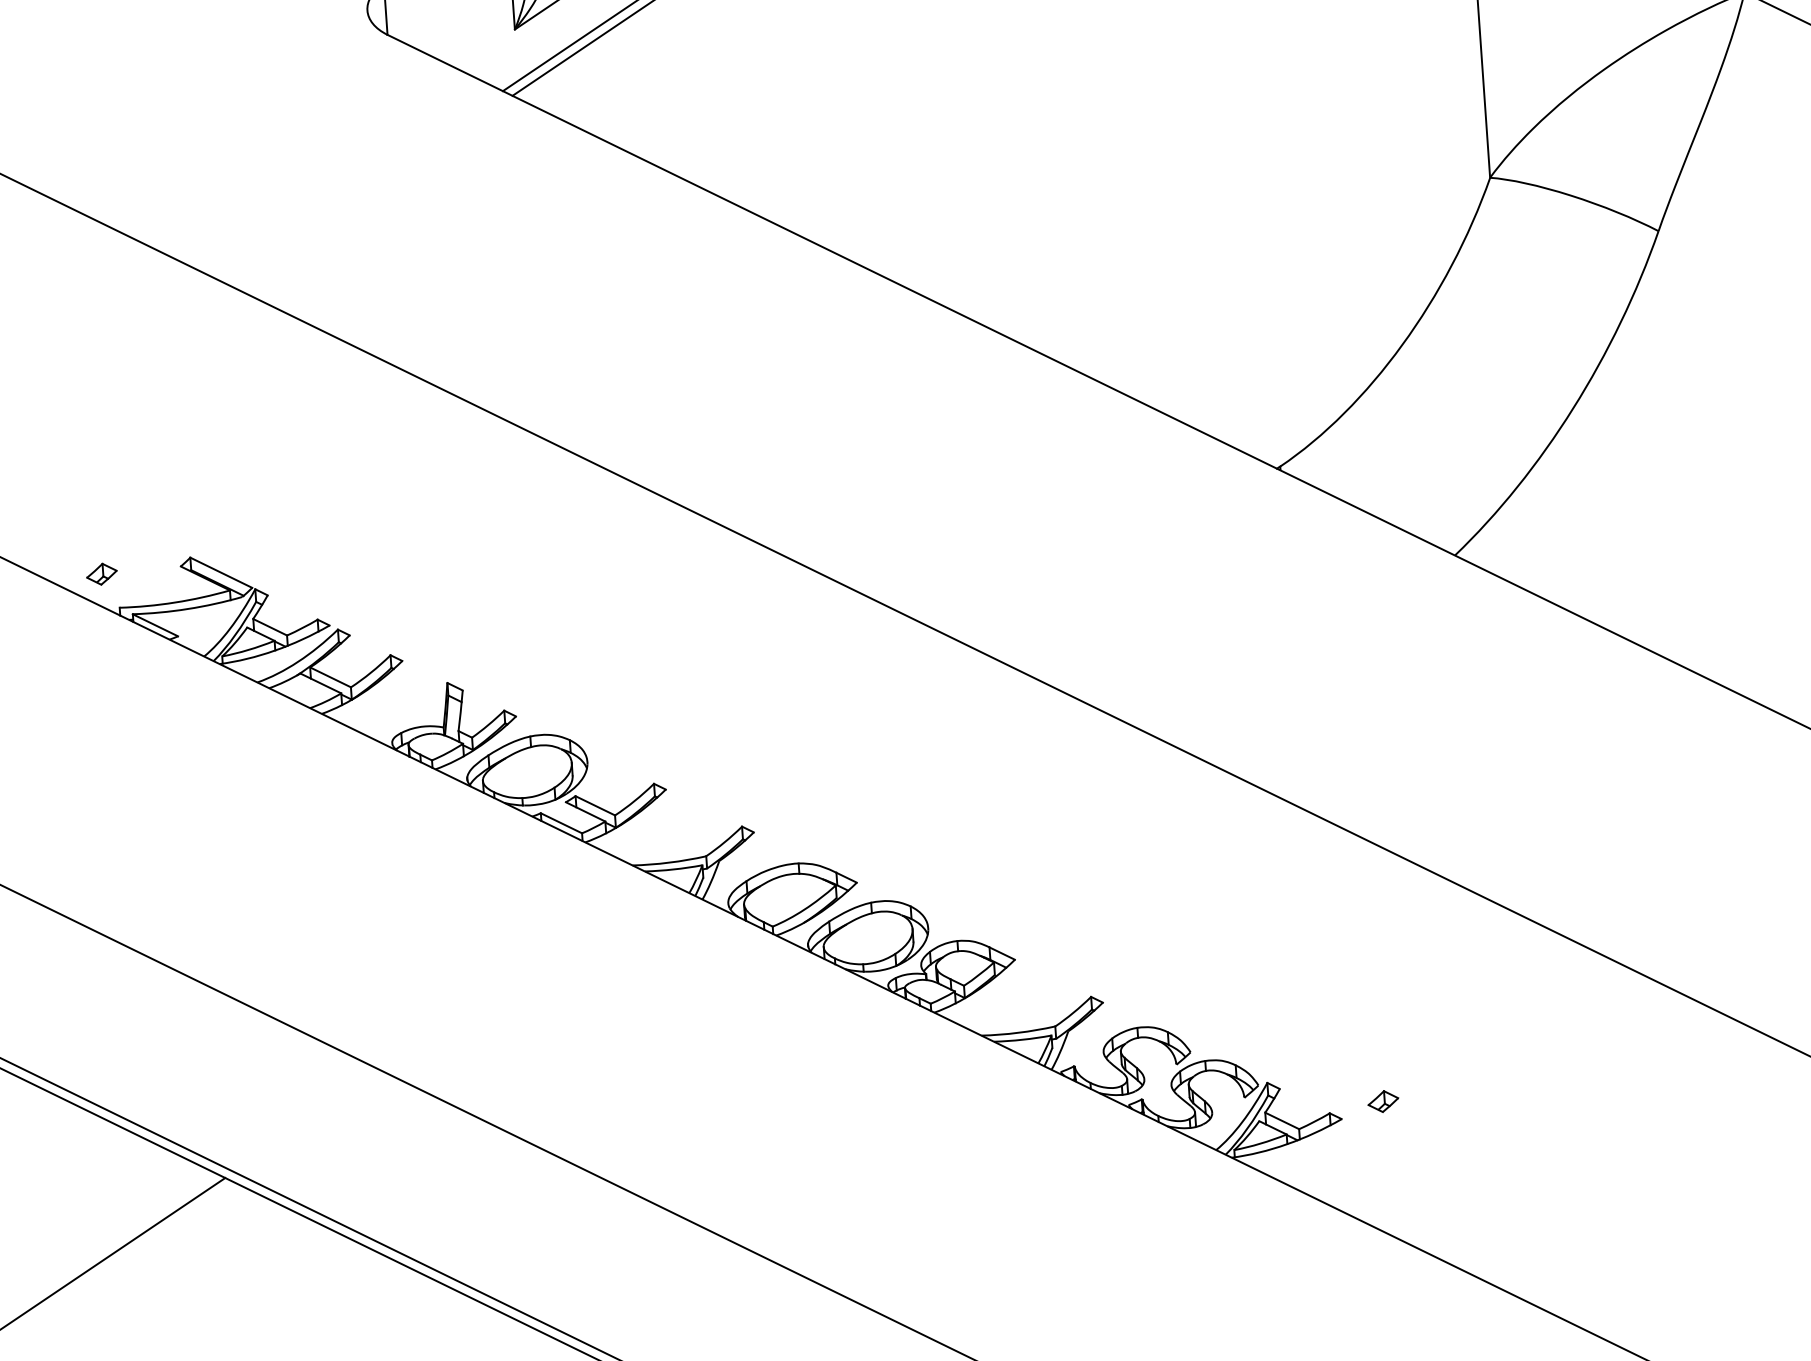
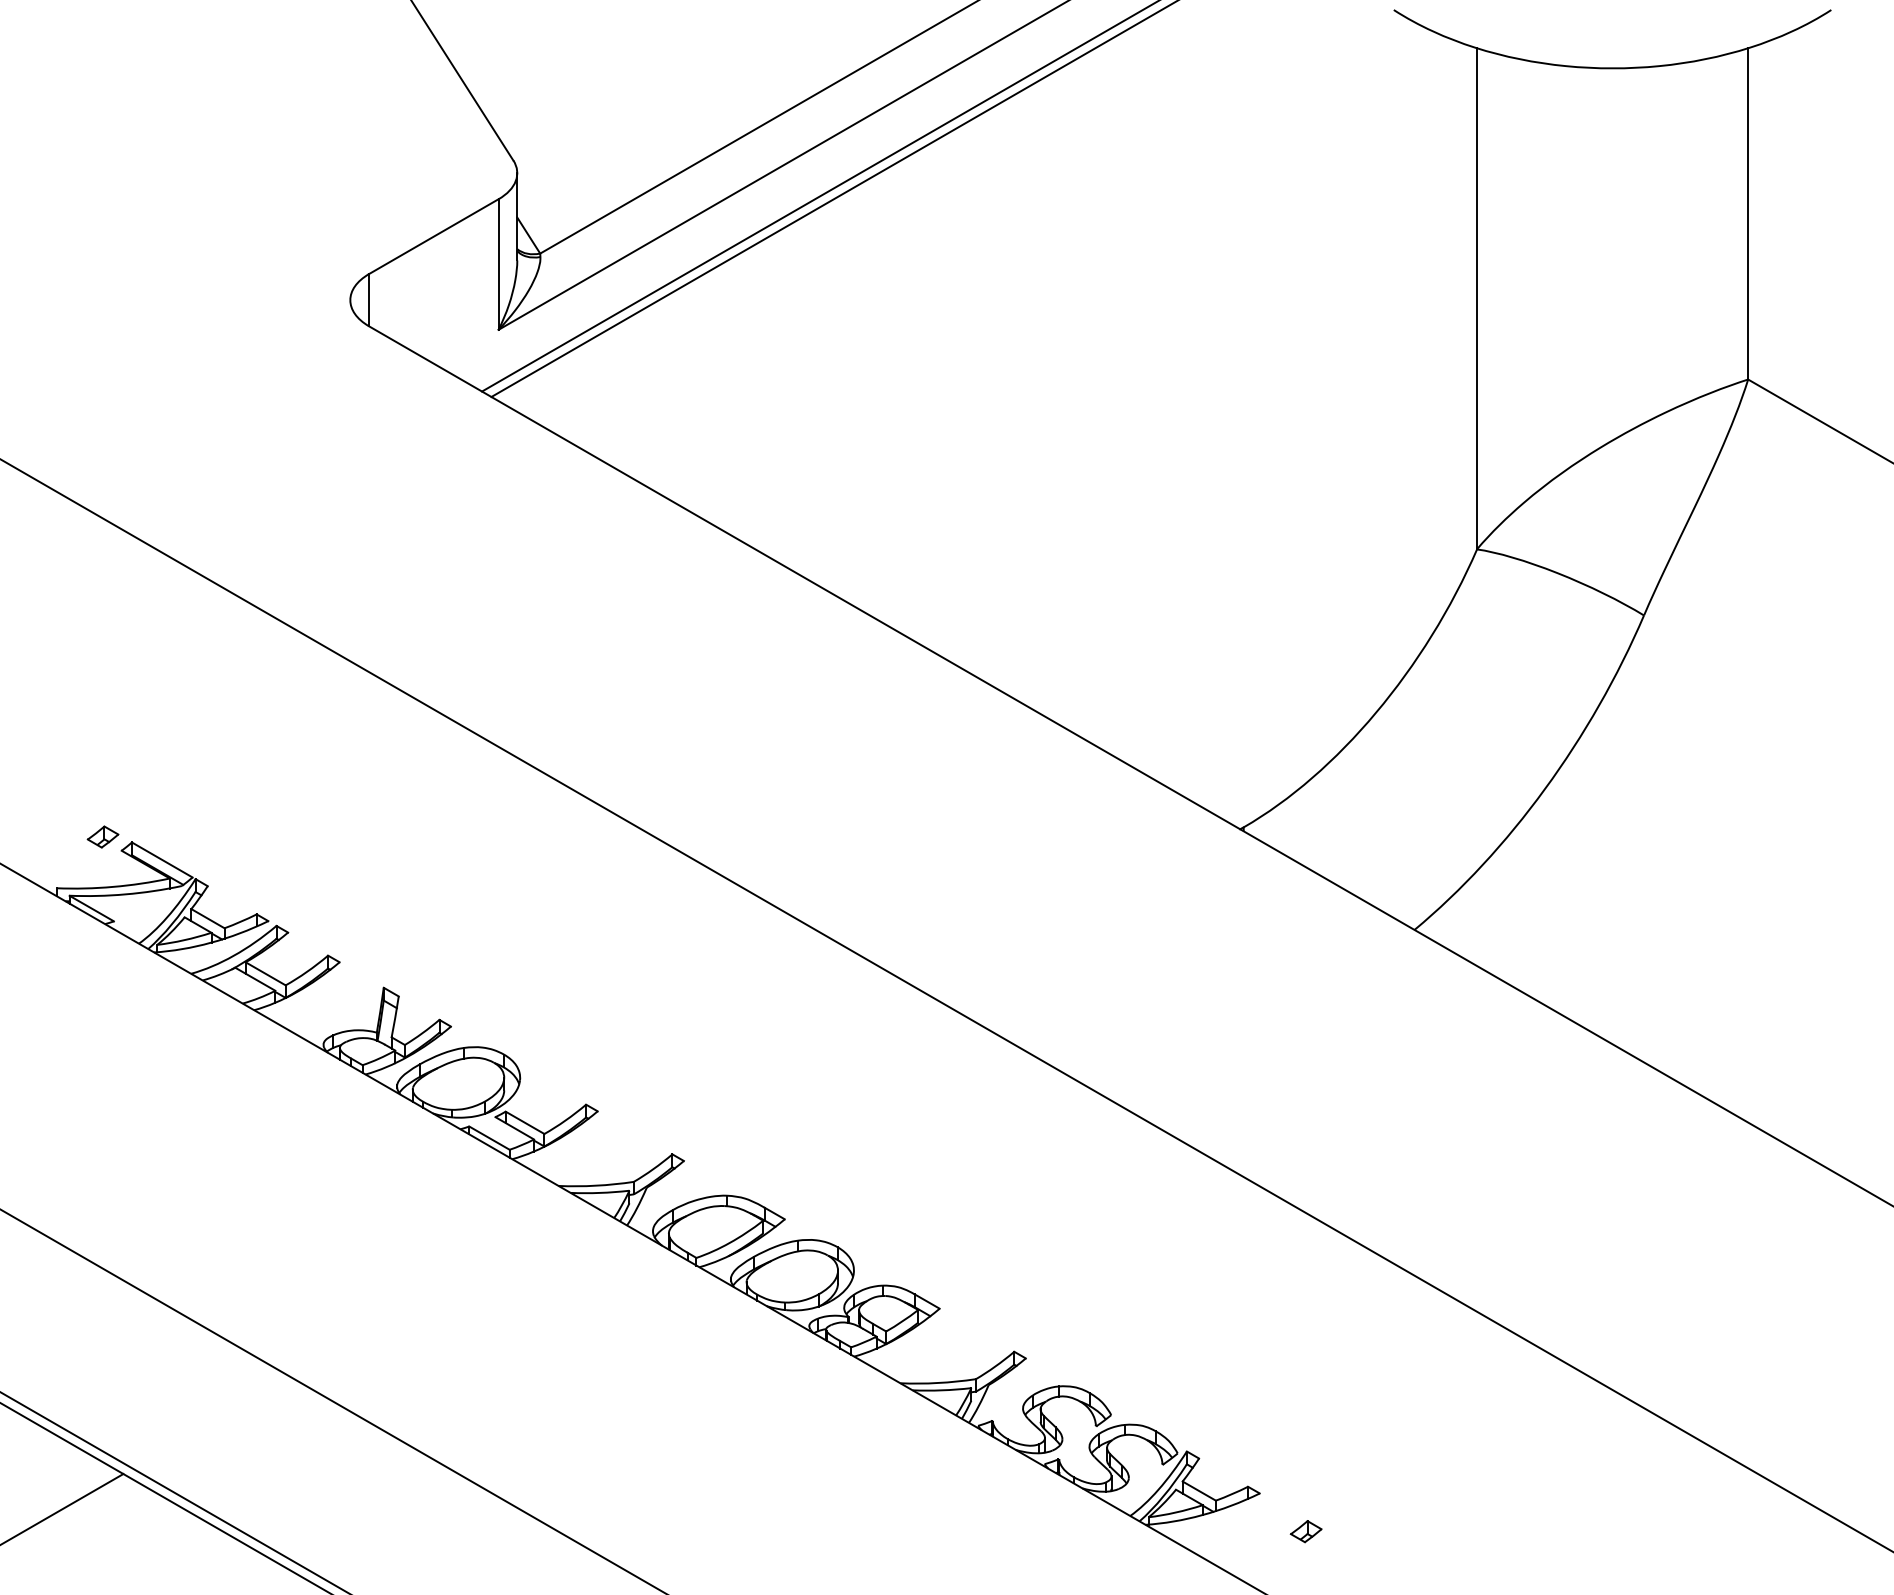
part: (101, 573) -> (102, 836), moved
part: (1382, 1101) -> (1305, 1531), moved

